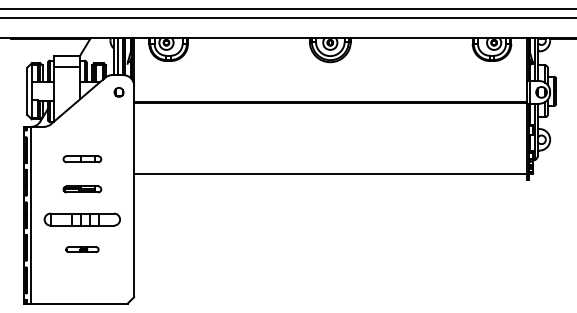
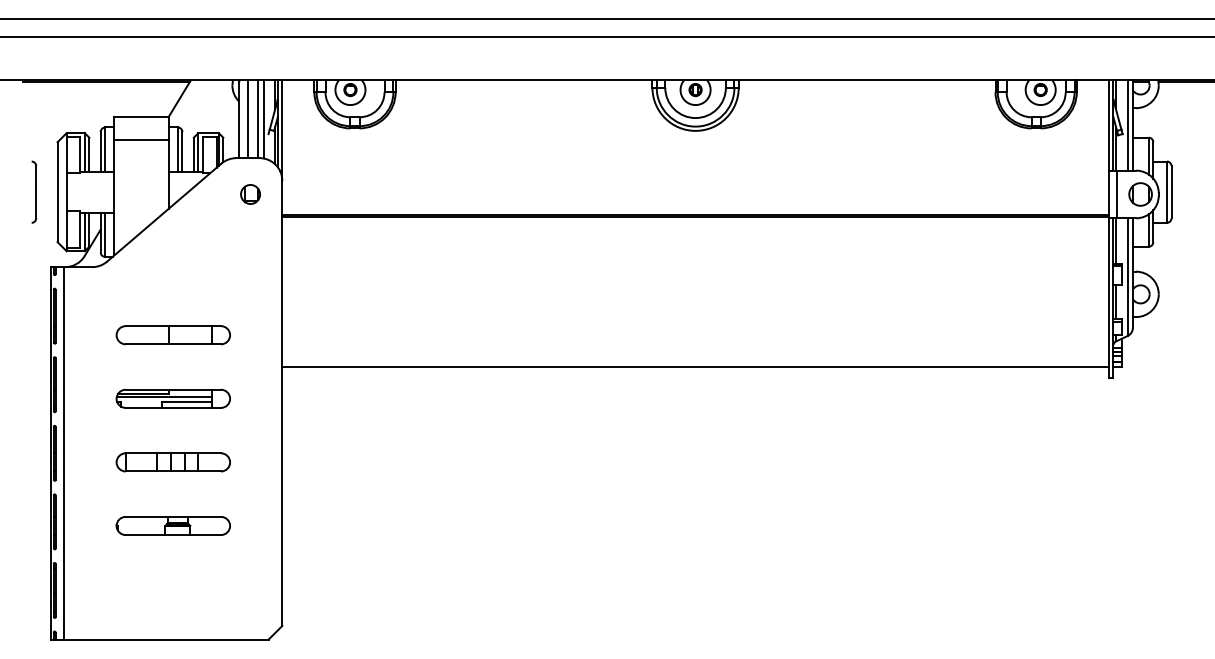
part: (16, 91) -> (34, 192), added
part: (82, 159) -> (173, 335), size x1.43
part: (82, 189) -> (173, 399), size x1.43
part: (82, 219) -> (173, 462), size x0.71
part: (82, 249) -> (173, 525), size x1.67

